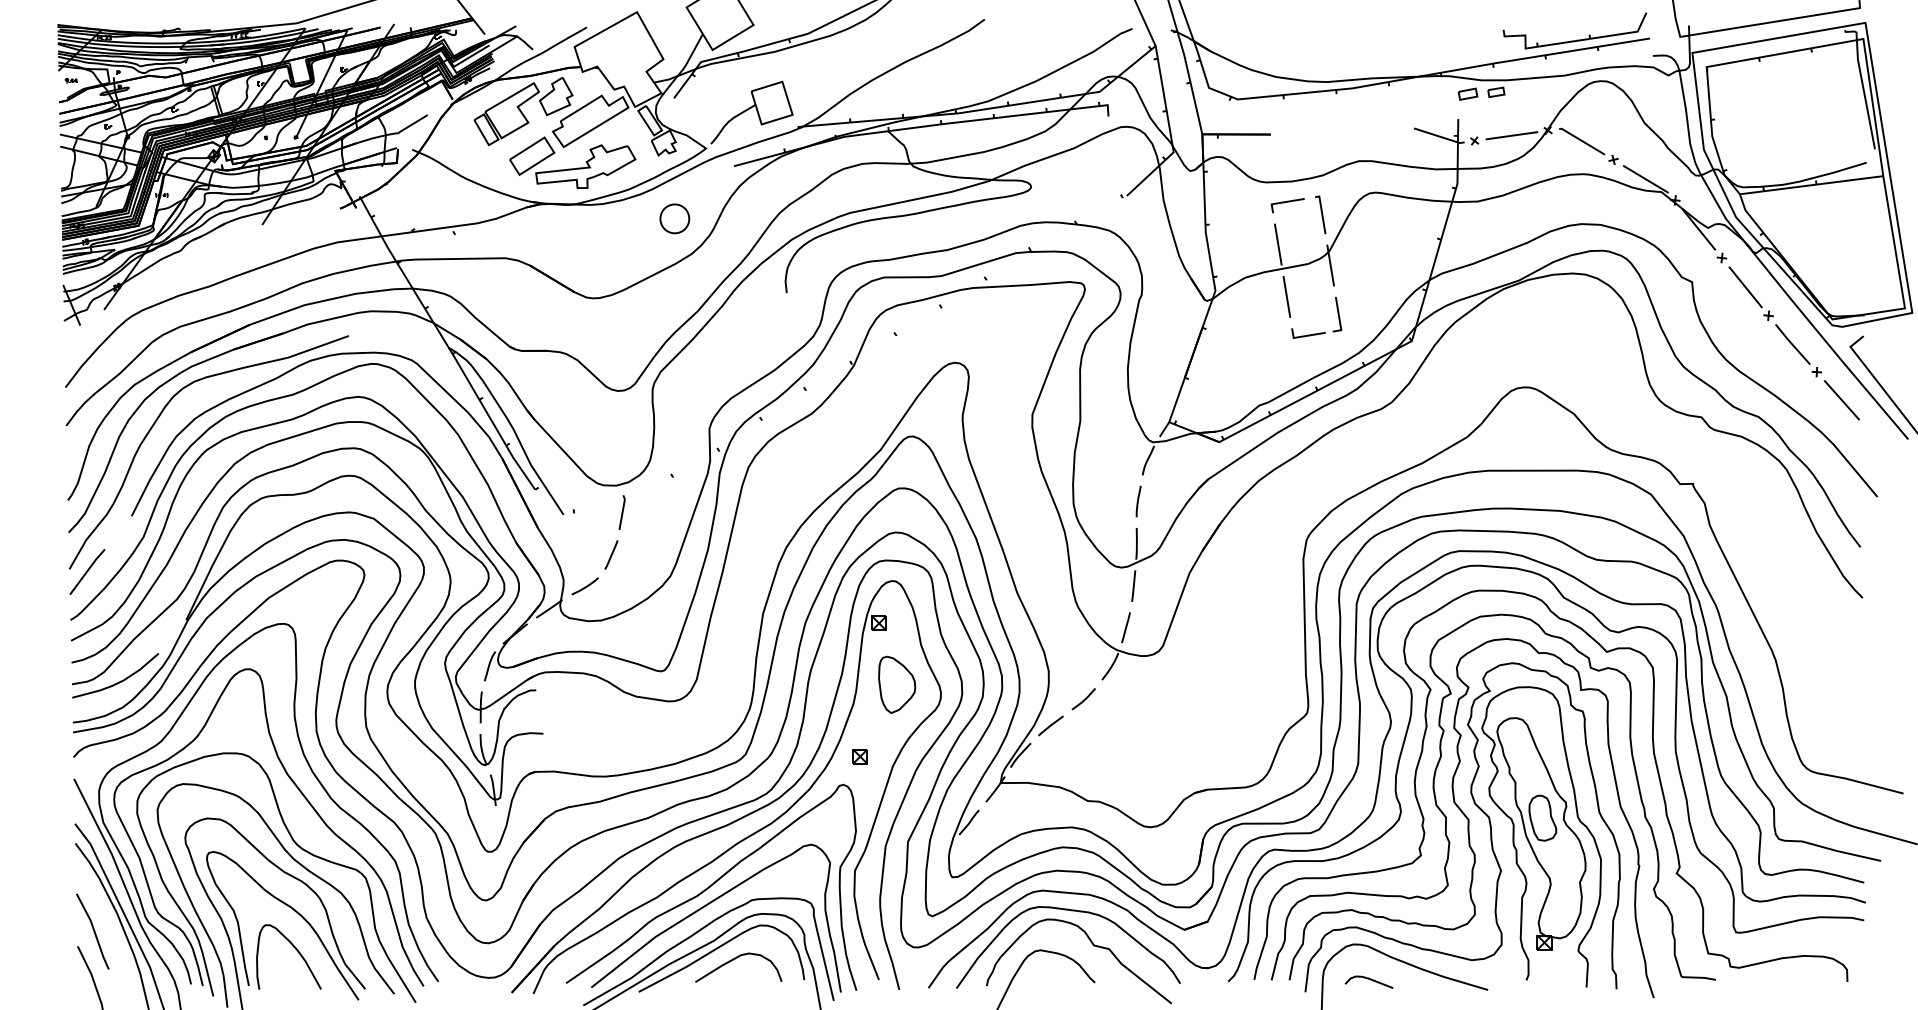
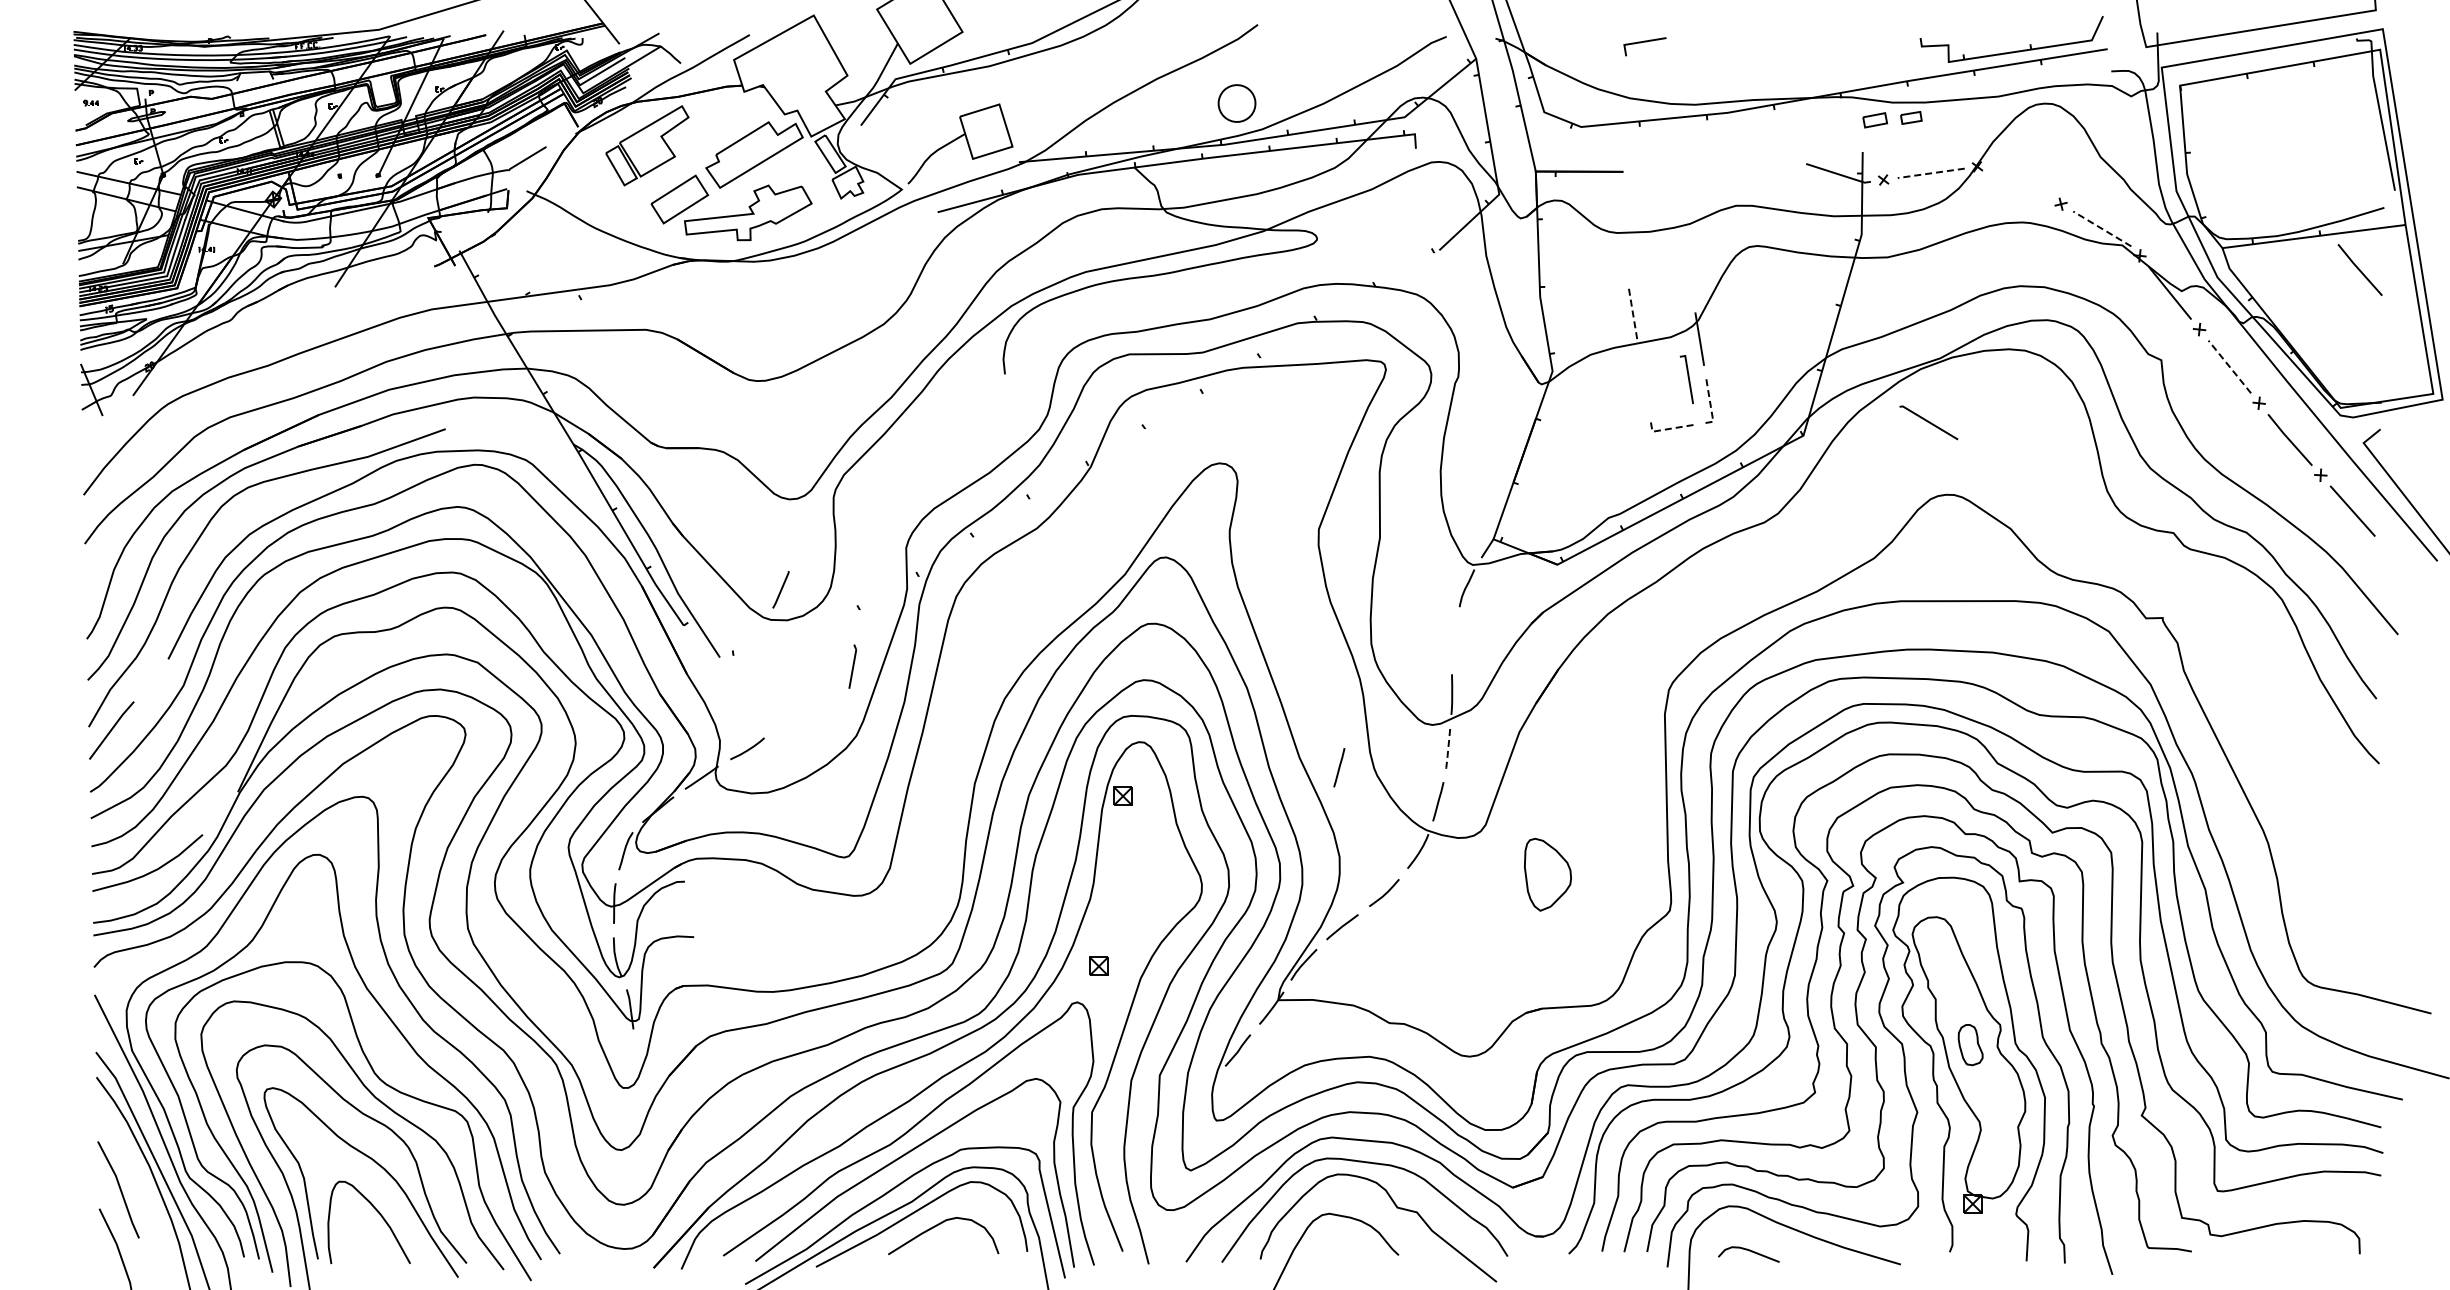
part: (556, 96) -> (710, 123), removed
line: (1512, 135) -> (1931, 173), solid -> dashed
line: (1581, 141) -> (1928, 422), moved
line: (1645, 178) -> (2102, 228), solid -> dashed
line: (1287, 202) -> (1644, 42), moved
line: (1847, 211) -> (2359, 269), added
line: (1321, 214) -> (1688, 379), moved
part: (674, 218) -> (1236, 103), moved
line: (1278, 243) -> (1632, 311), solid -> dashed
line: (1745, 286) -> (2229, 366), solid -> dashed
line: (1286, 296) -> (1643, 378), removed
line: (1339, 319) -> (1710, 407), solid -> dashed
line: (1304, 336) -> (1666, 429), solid -> dashed
curve: (1138, 501) -> (1454, 640), removed
part: (621, 512) -> (852, 666), moved
line: (611, 554) -> (780, 589), moved
line: (1133, 586) -> (1448, 749), solid -> dashed
line: (1048, 600) -> (1339, 767), added
part: (896, 684) -> (1547, 874), moved
part: (1542, 817) -> (1970, 1044), size x0.7

